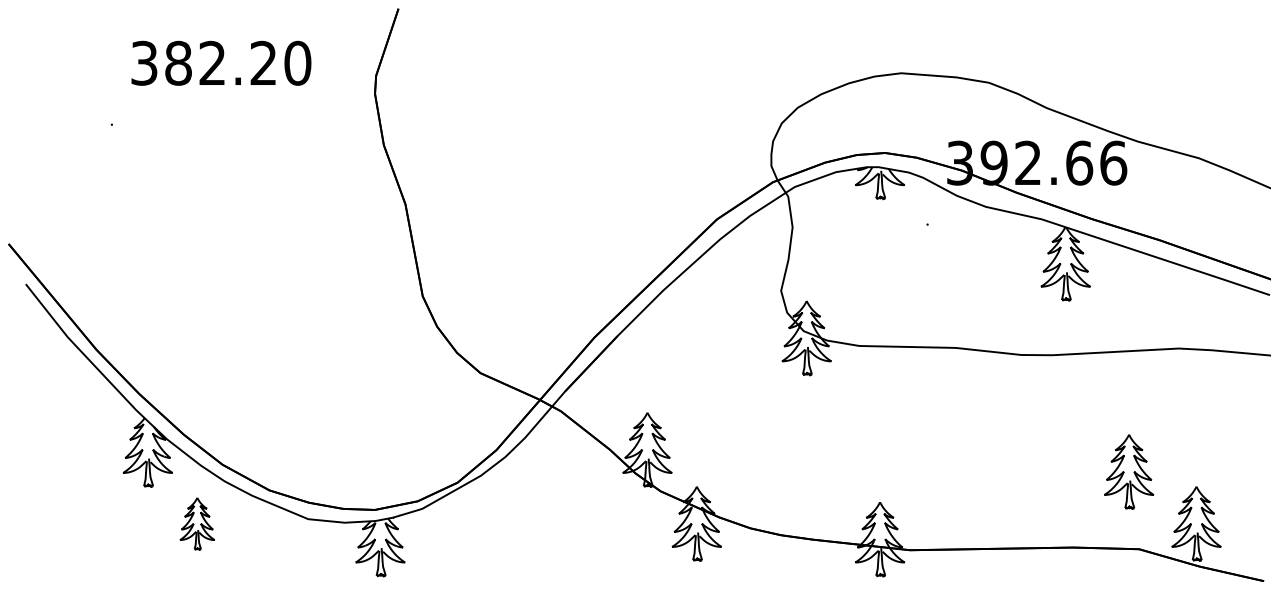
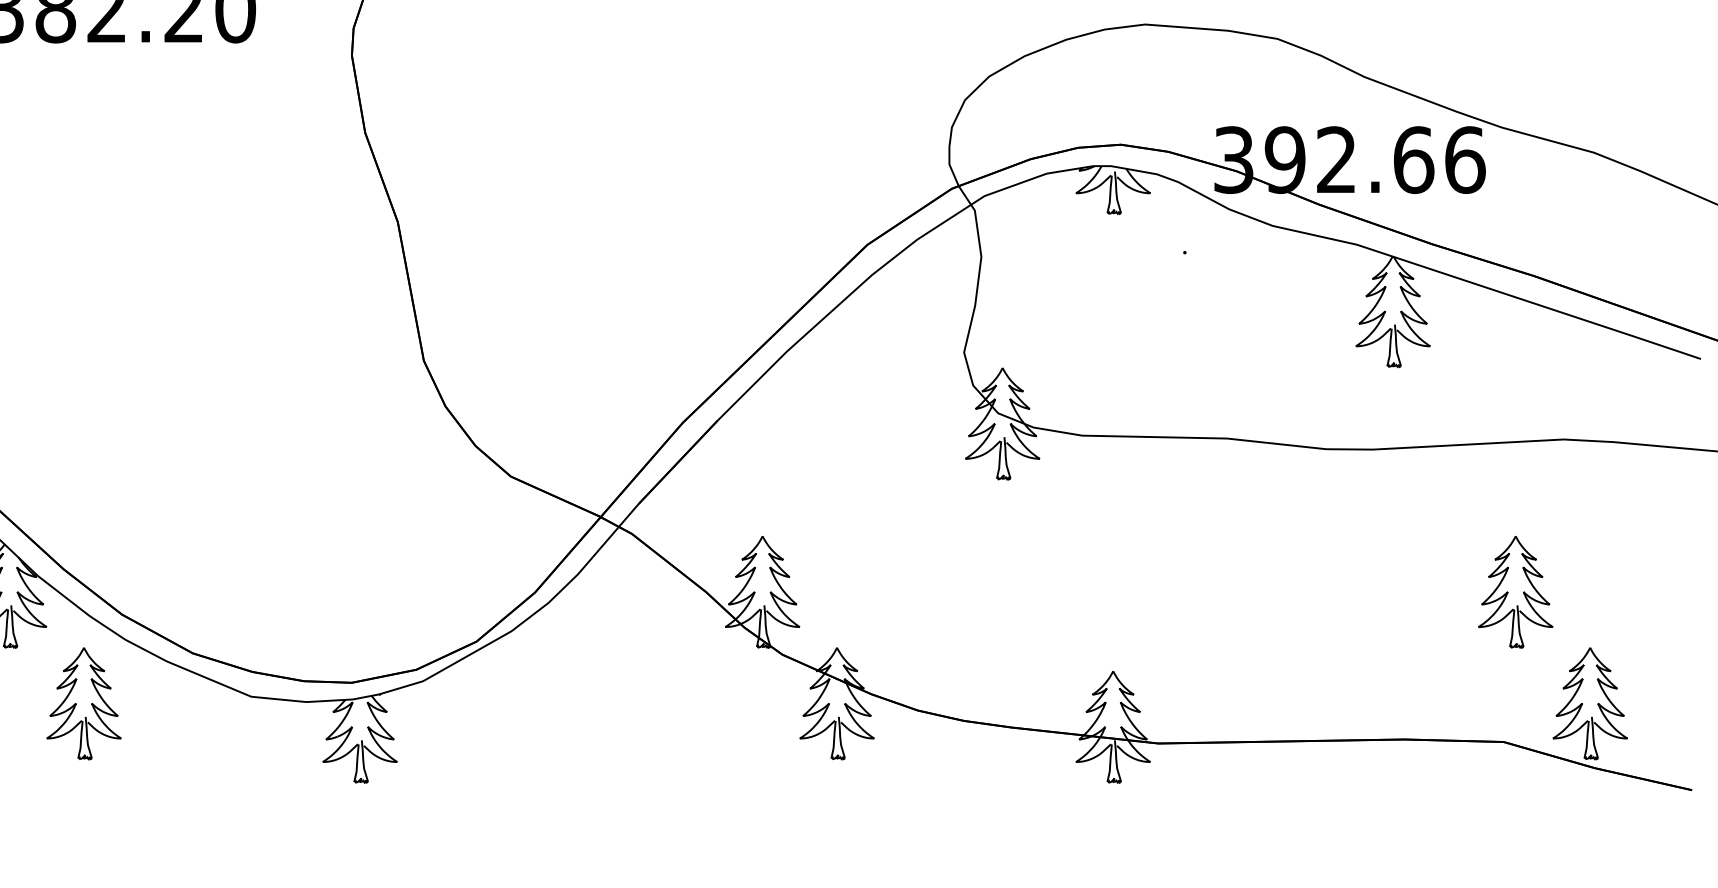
part: (1129, 471) -> (1516, 591), moved
part: (197, 523) -> (84, 703), size x1.43

